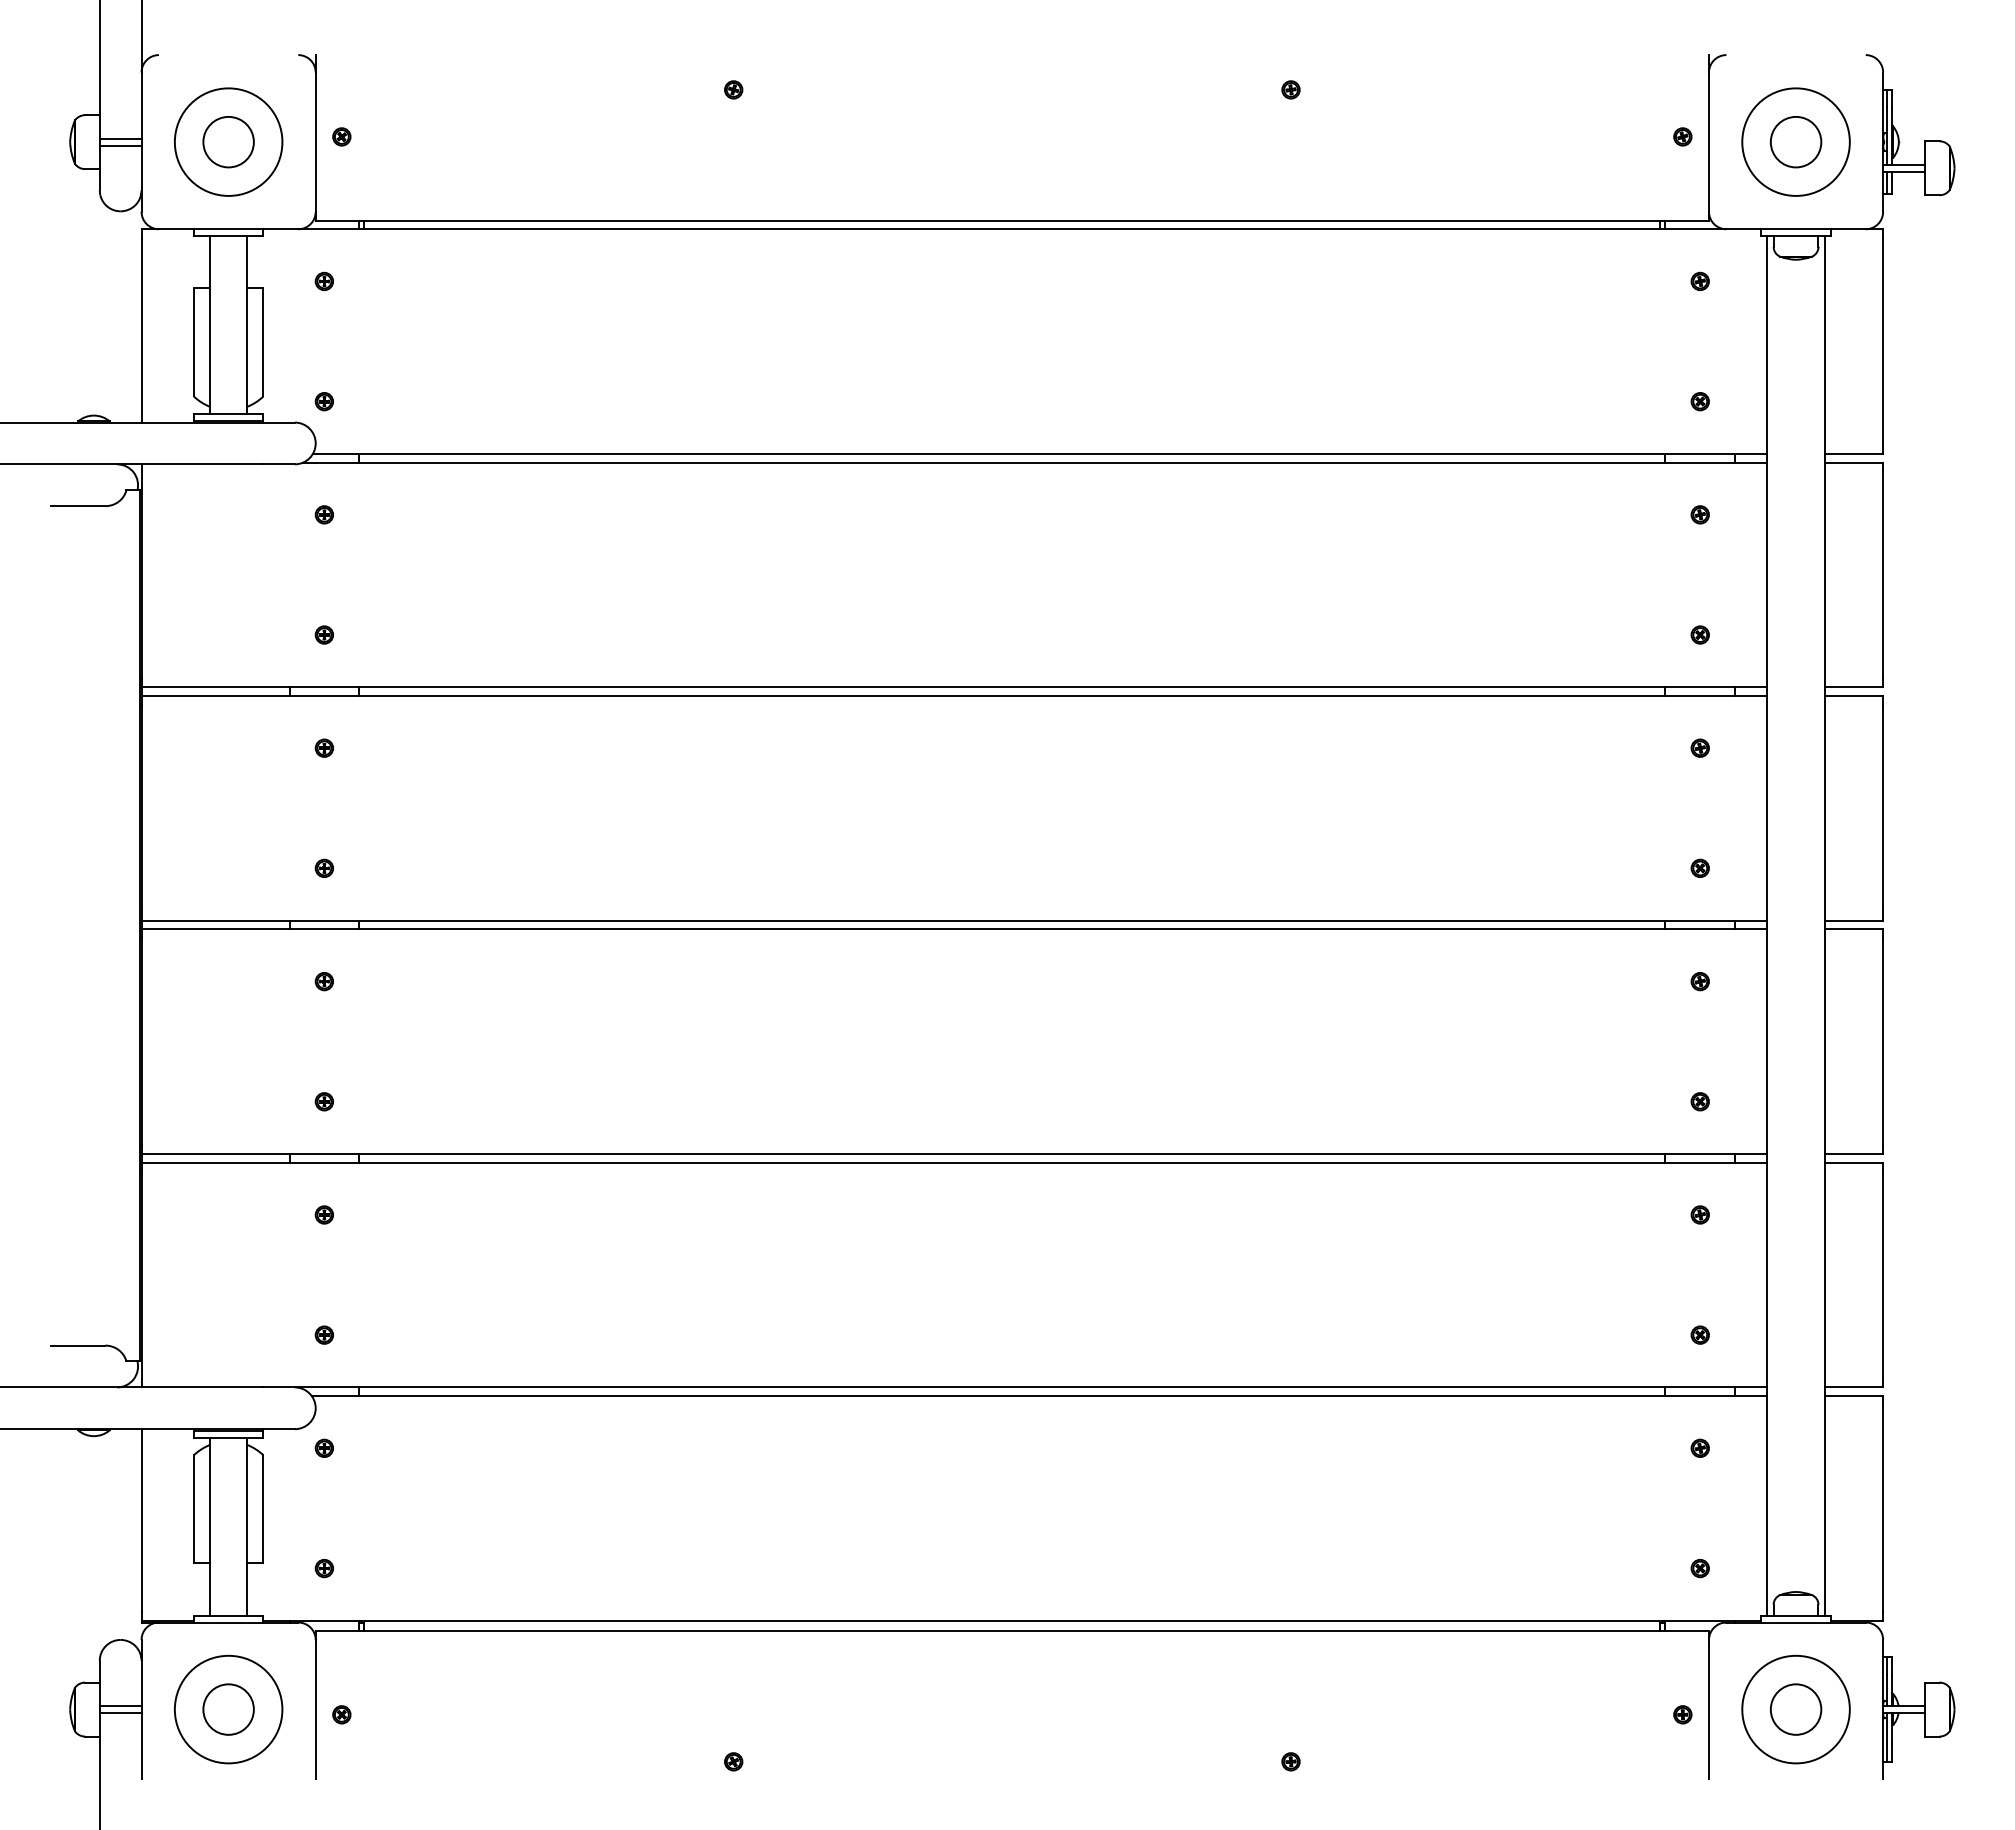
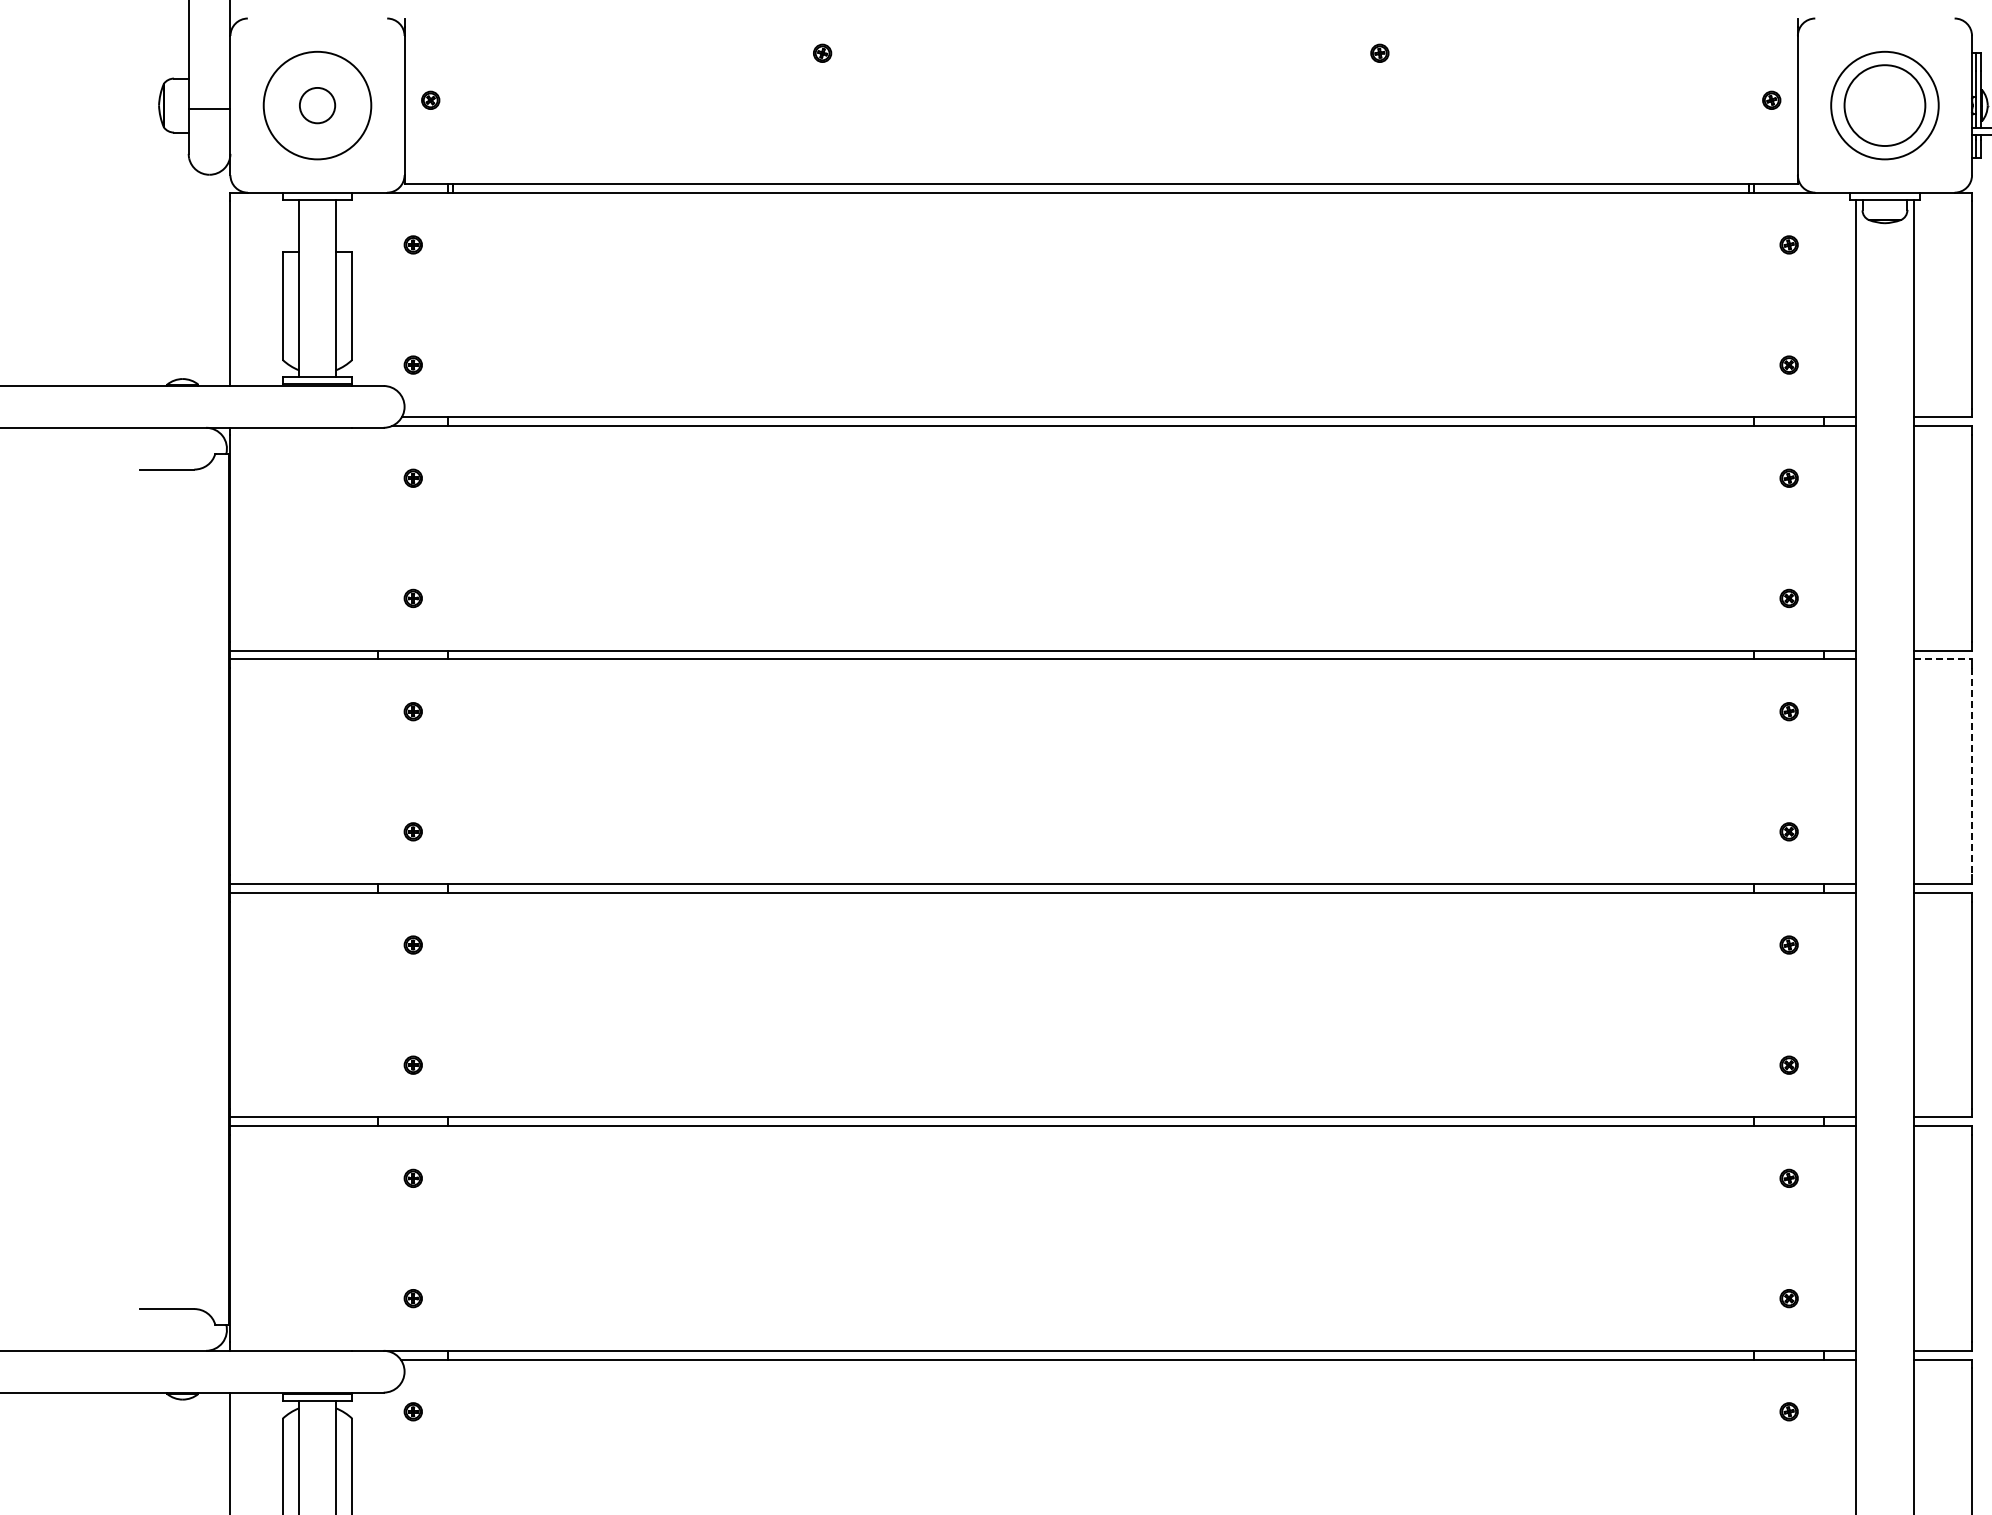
line: (120, 138) -> (209, 101), removed
circle: (228, 141) -> (317, 104), size x0.7
circle: (1795, 141) -> (1884, 104), size x1.6
line: (1854, 695) -> (1943, 658), solid -> dashed
line: (1883, 808) -> (1972, 771), solid -> dashed

